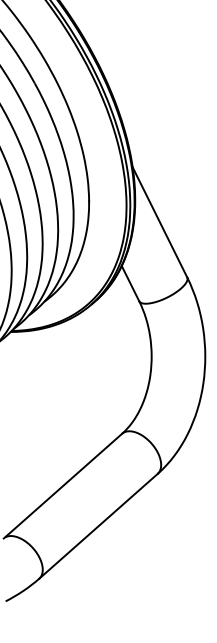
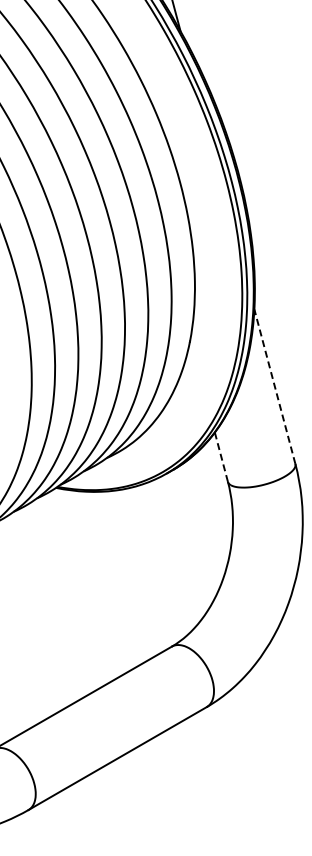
line: (159, 222) -> (274, 386), solid -> dashed
line: (130, 283) -> (221, 456), solid -> dashed

